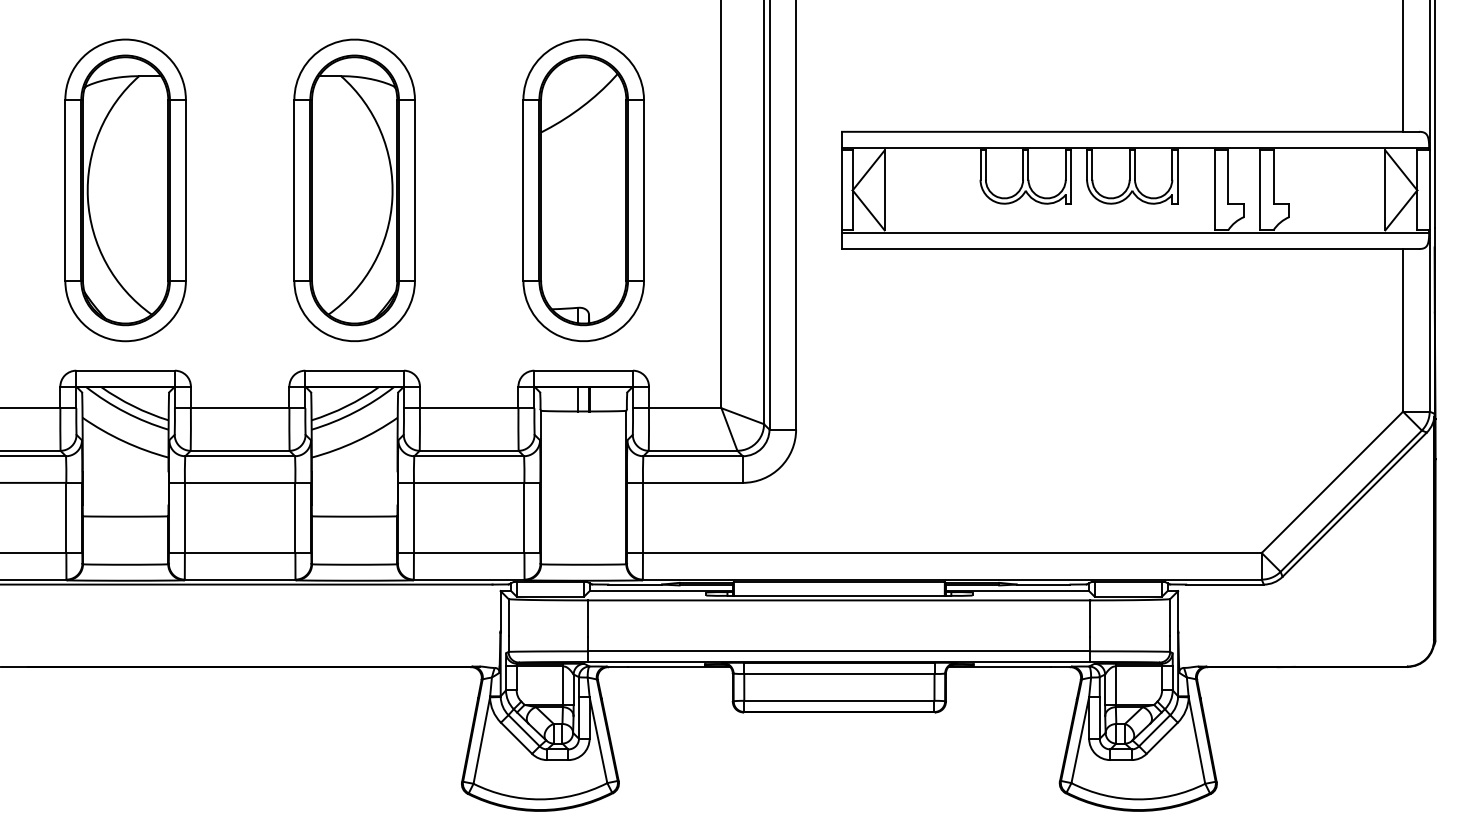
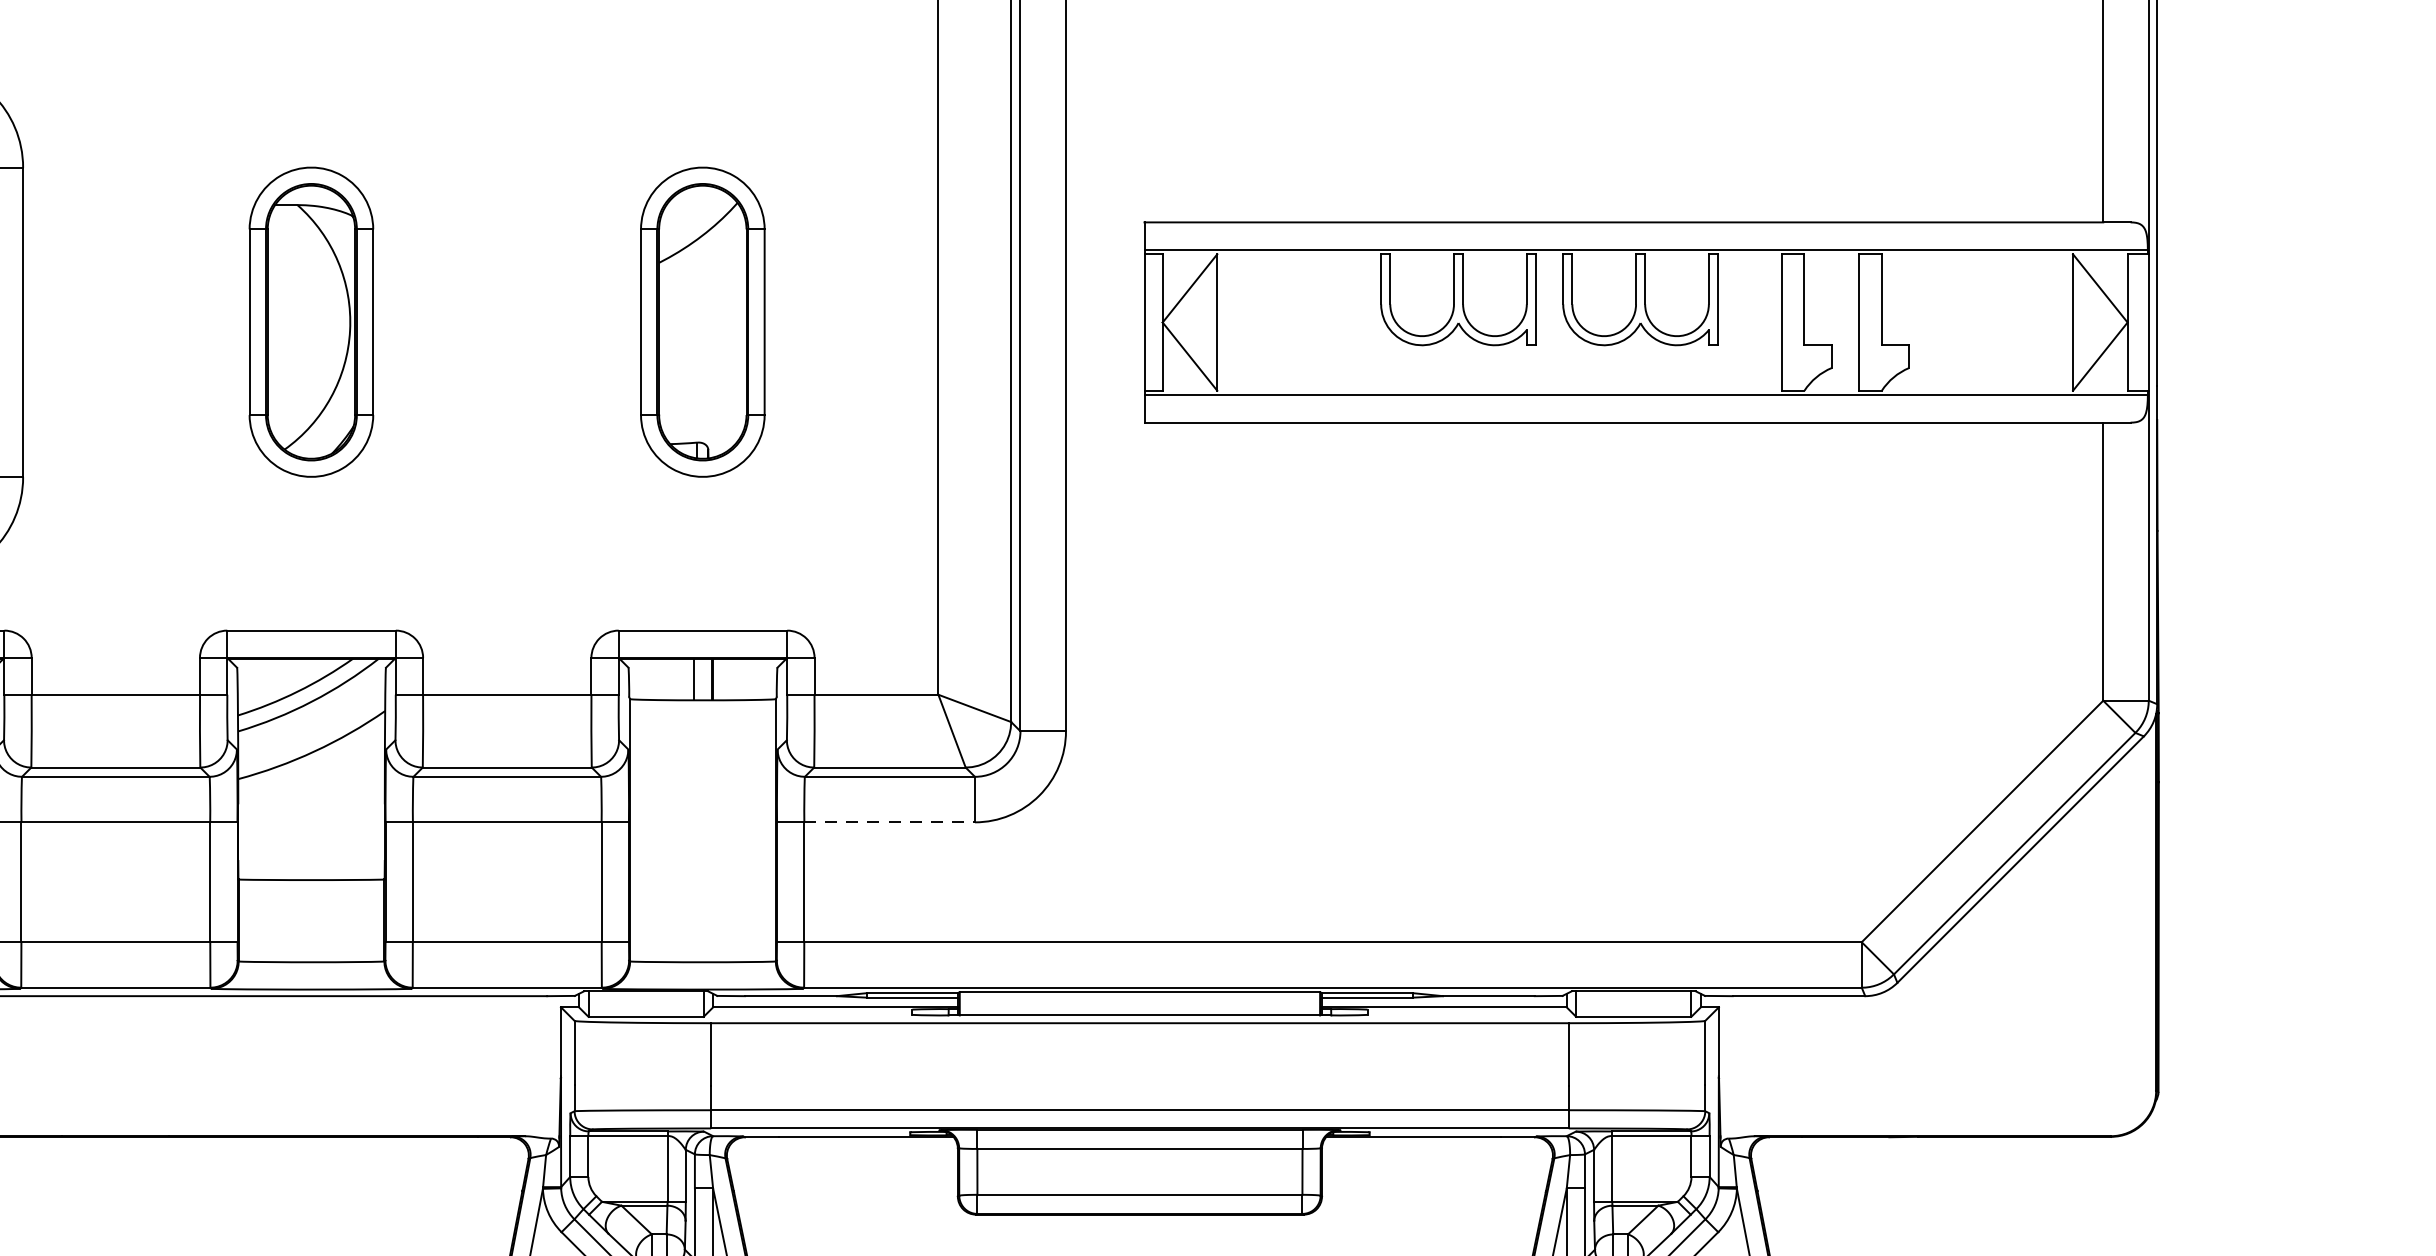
part: (354, 189) -> (311, 320), size x0.6
part: (583, 189) -> (702, 320), size x0.6
line: (692, 482) -> (888, 821), solid -> dashed

